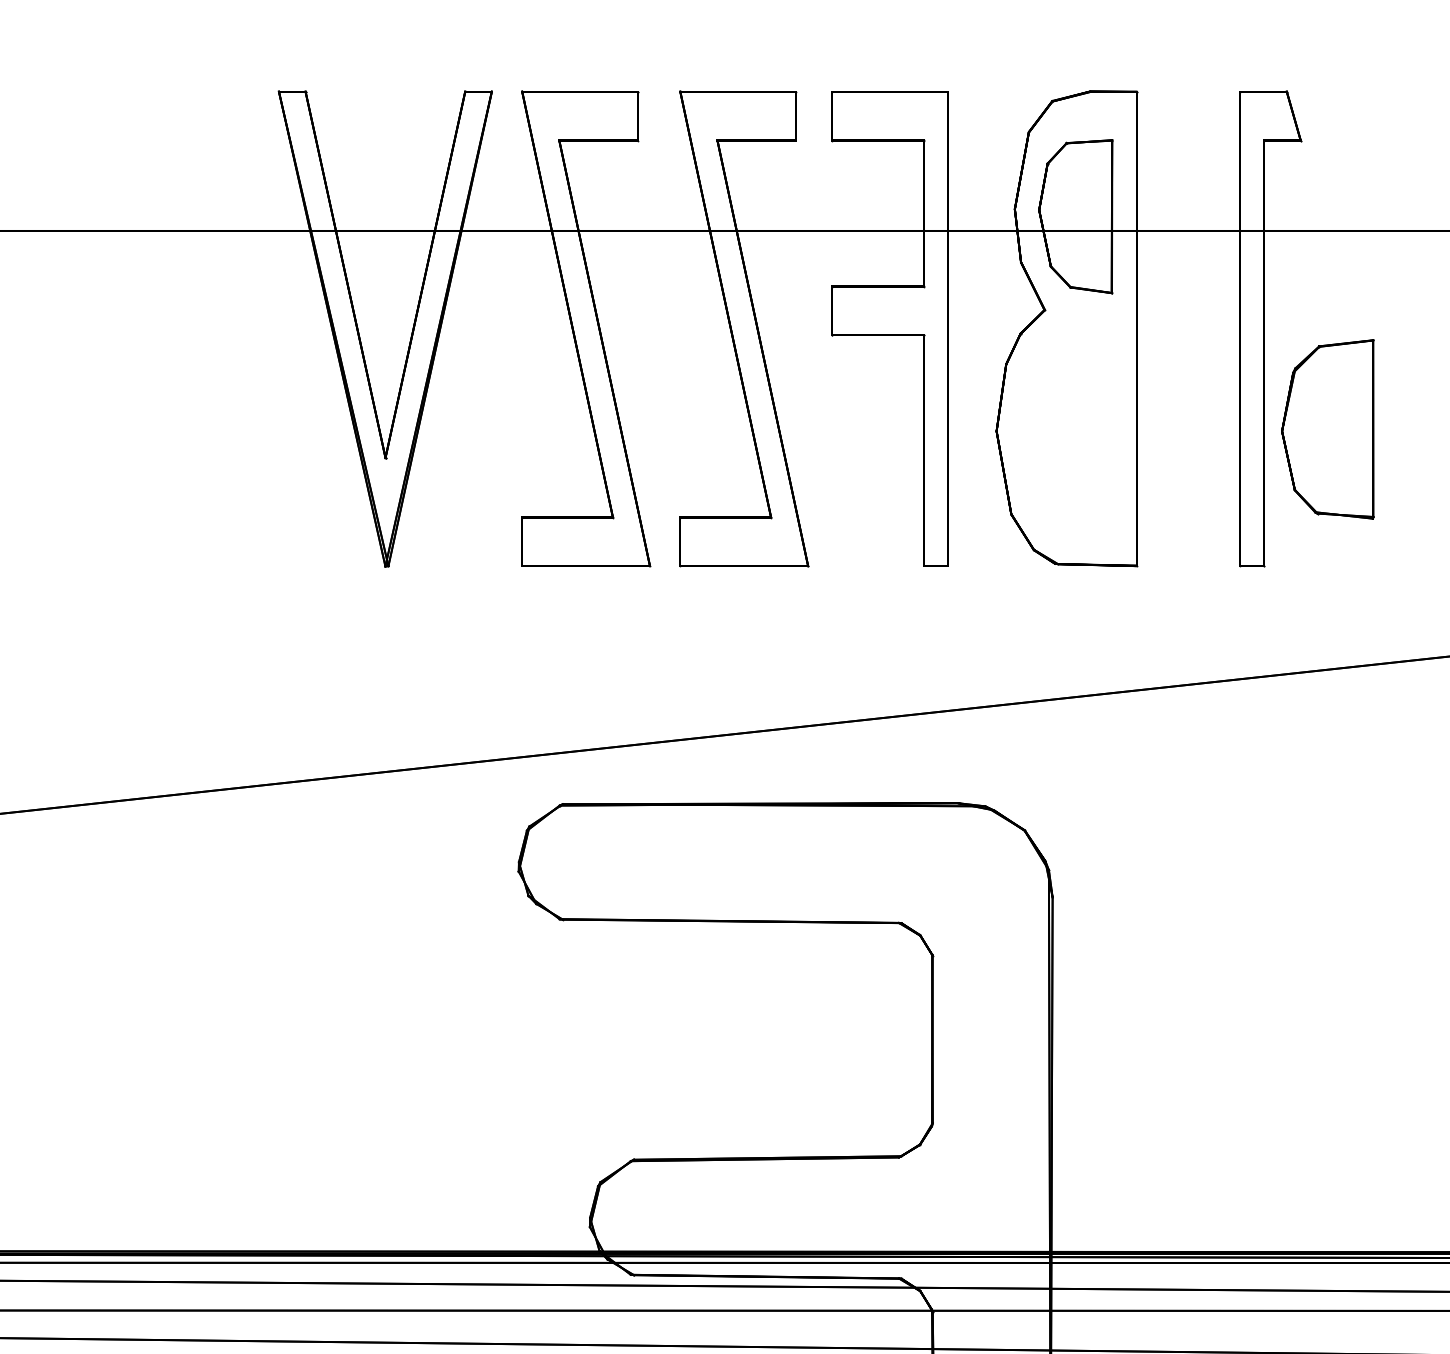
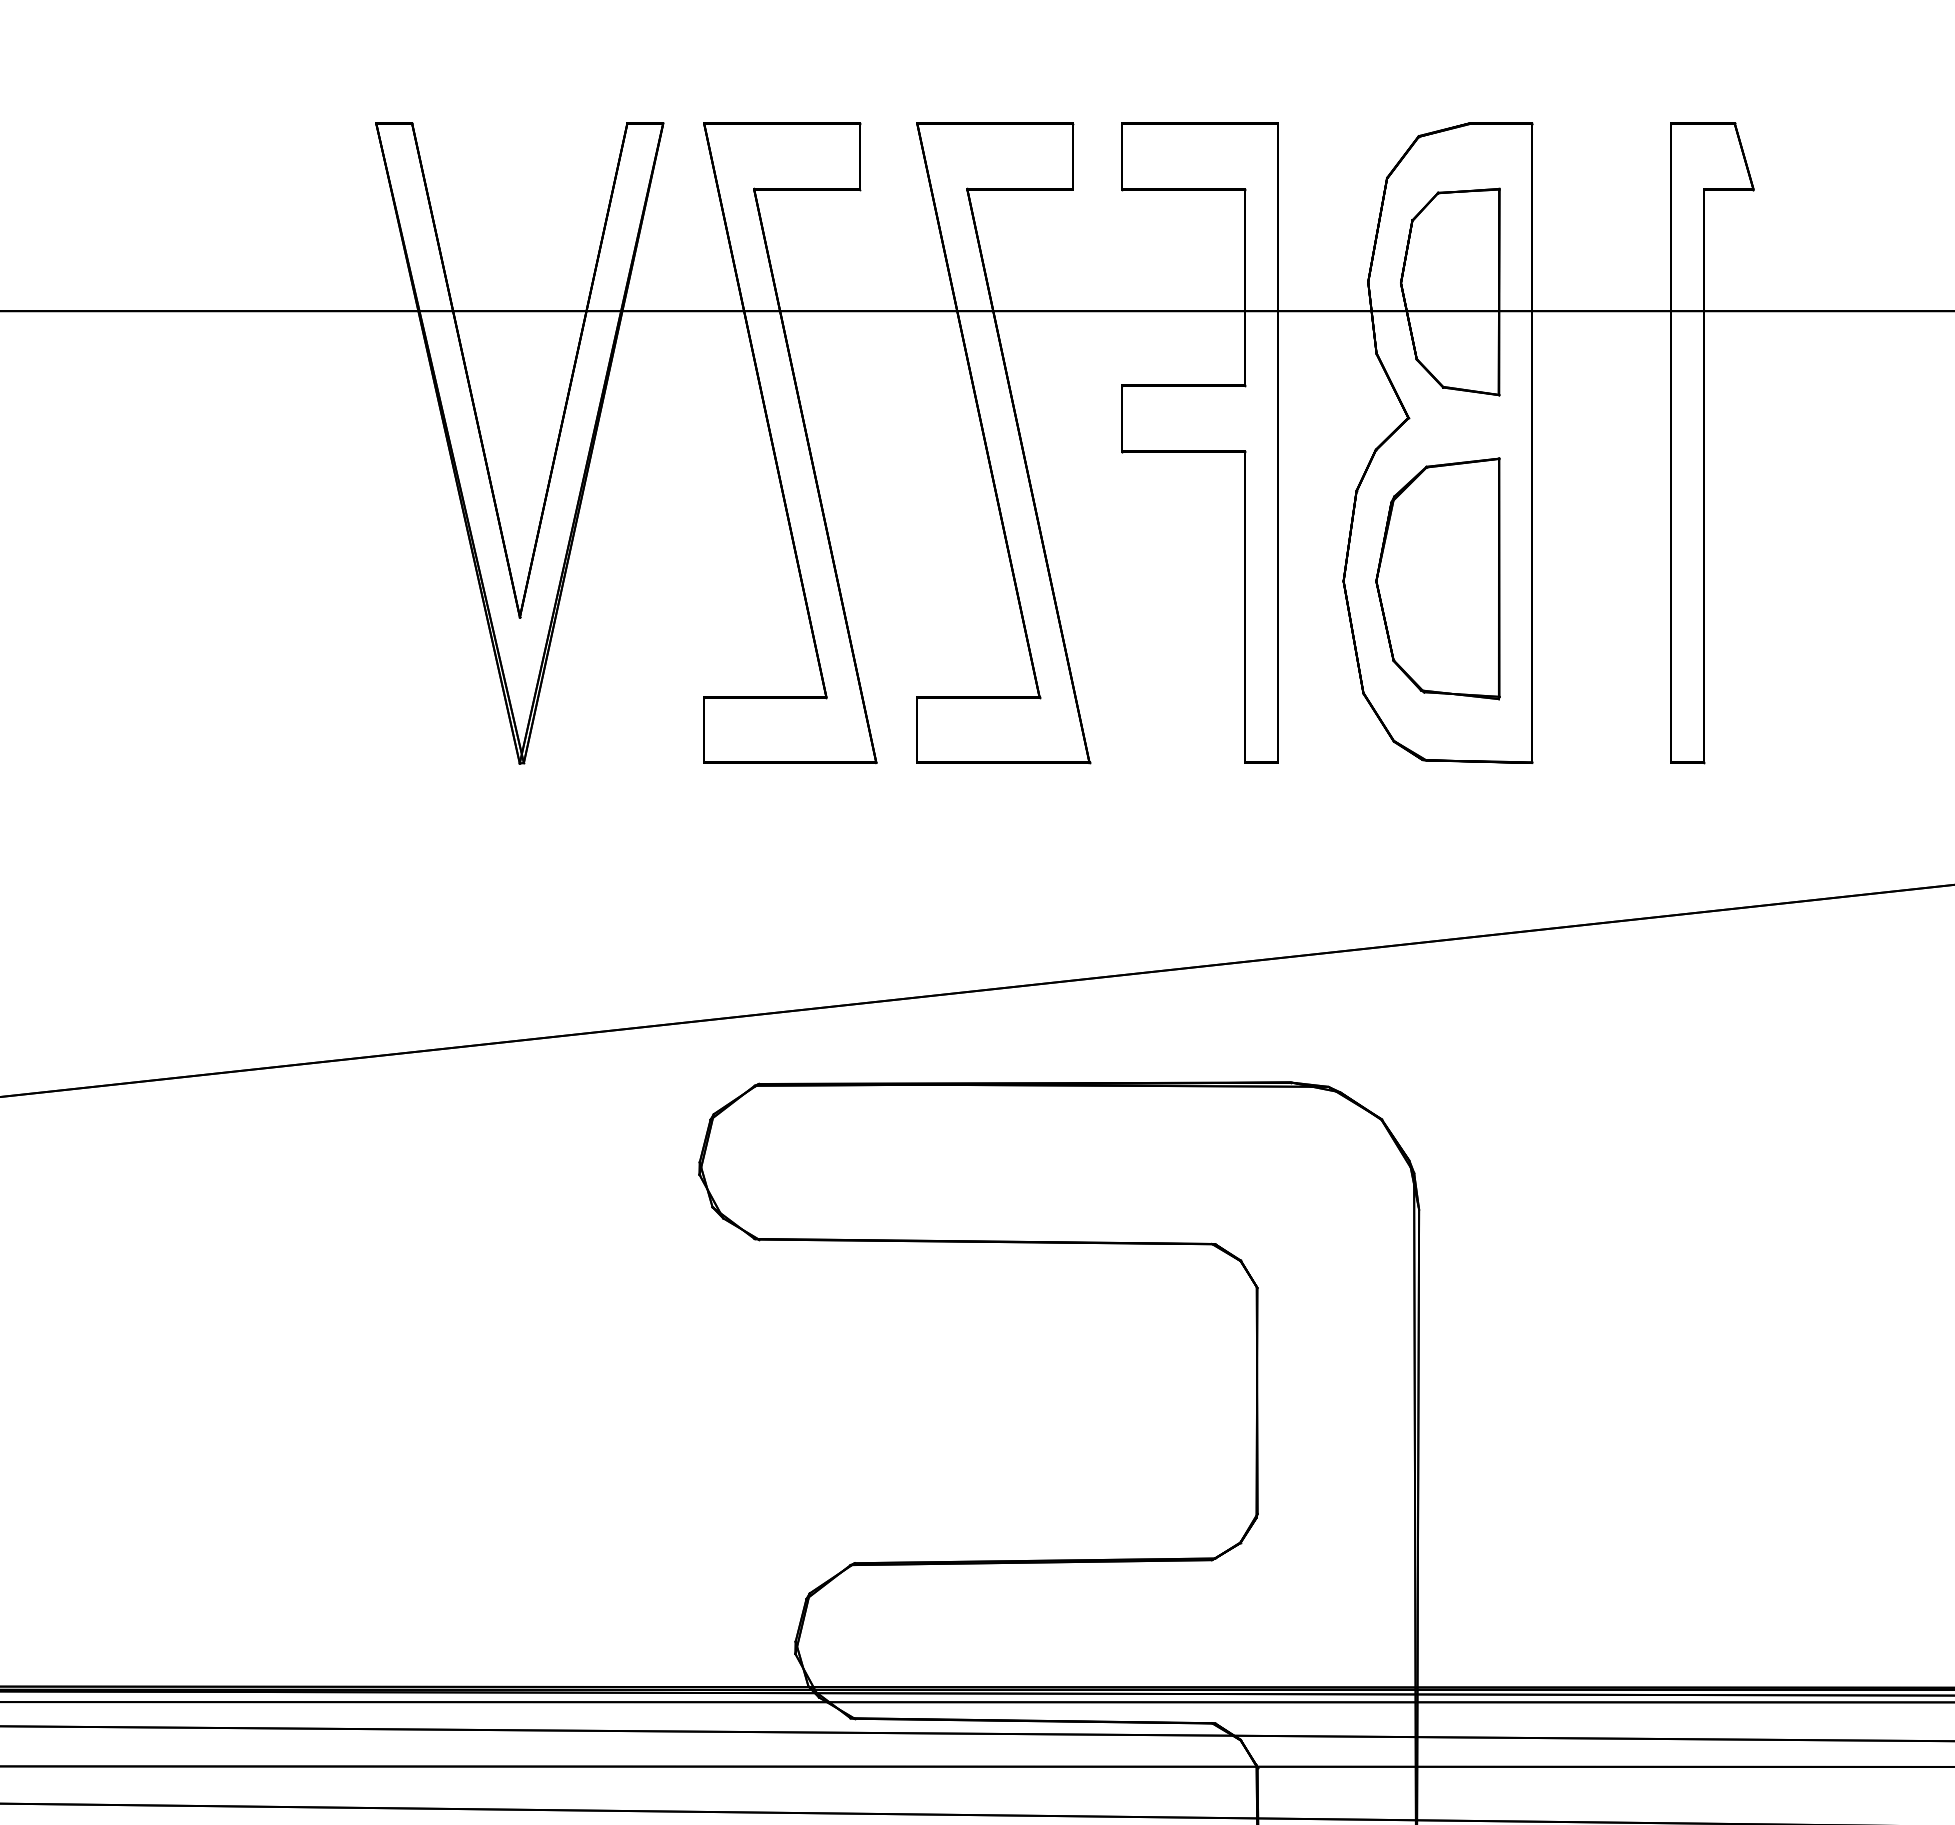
part: (1327, 429) -> (1437, 578), moved

